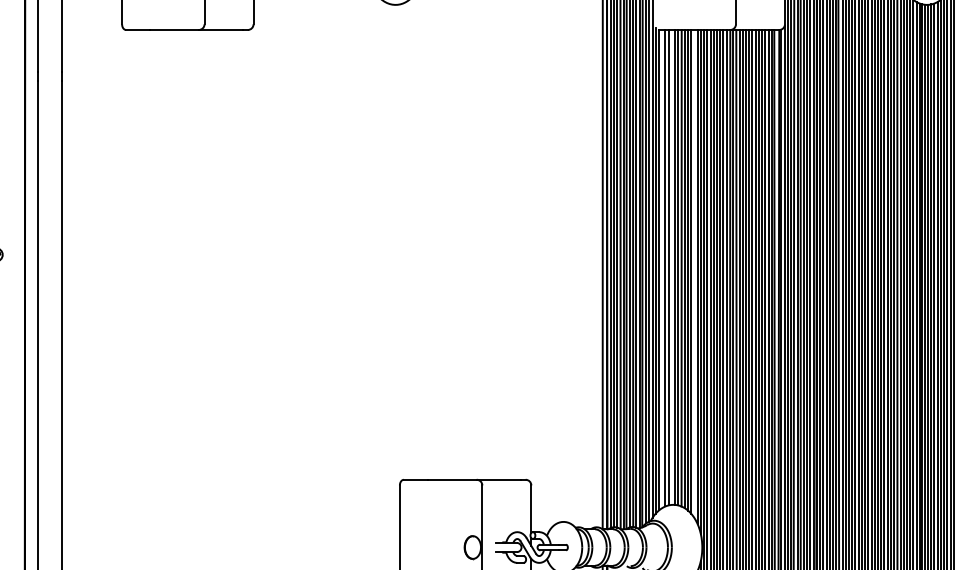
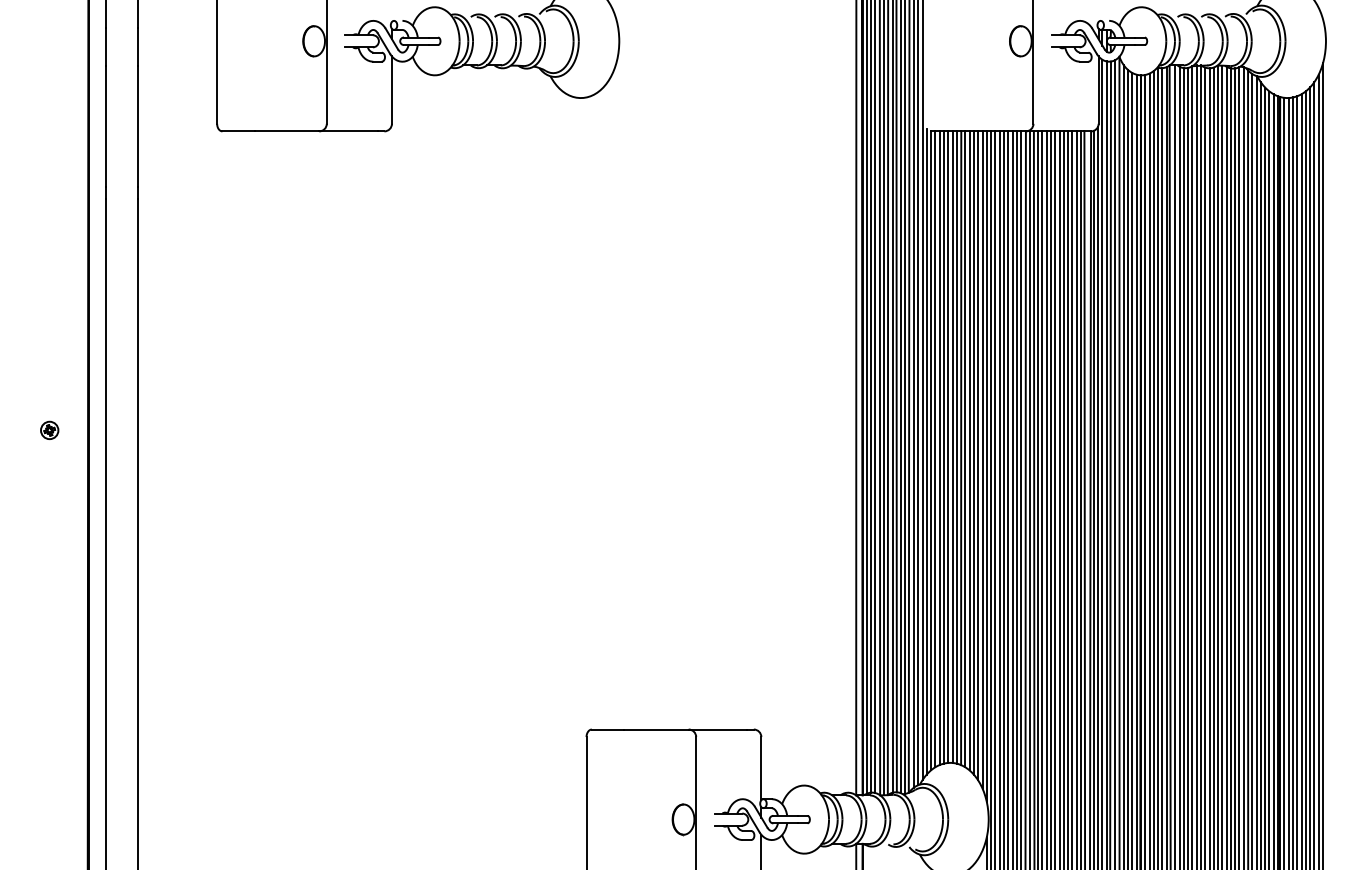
line: (672, 266) -> (948, 446), added
line: (662, 269) -> (935, 449), added
line: (694, 273) -> (978, 455), added

